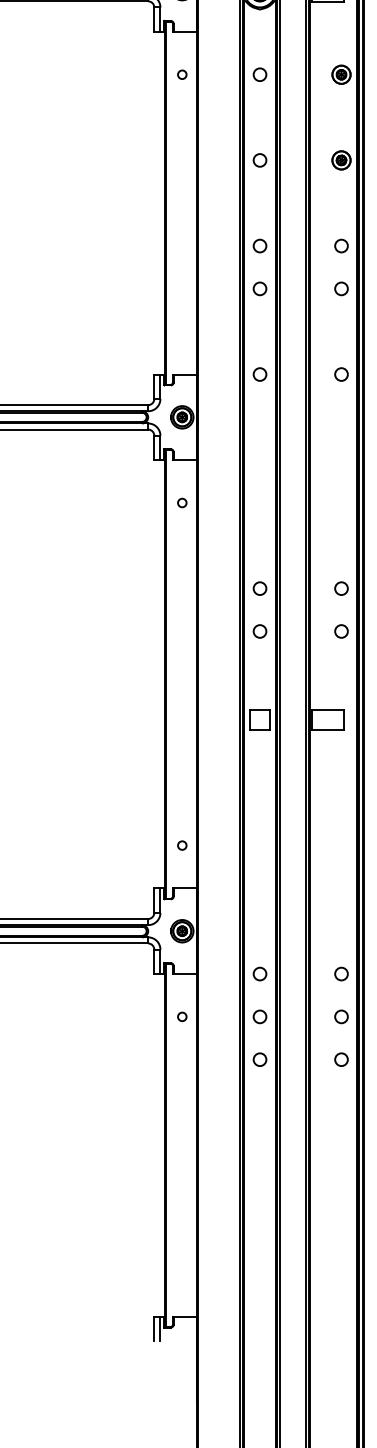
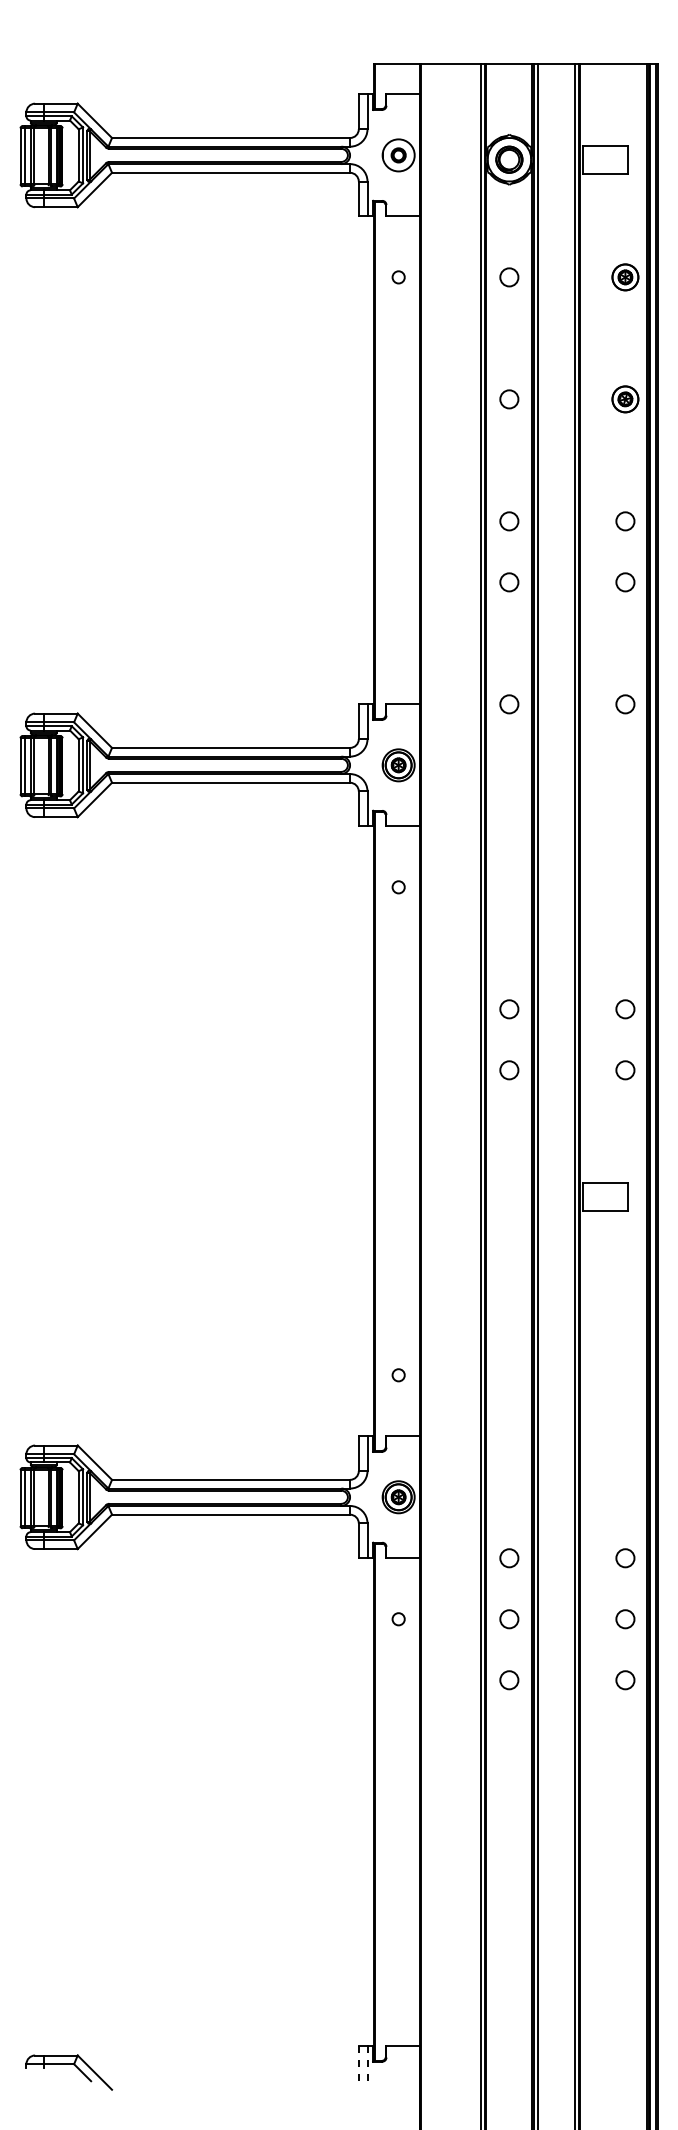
part: (259, 720) -> (508, 1196), removed
line: (160, 1328) -> (367, 2063), solid -> dashed
line: (154, 1329) -> (358, 2064), solid -> dashed

